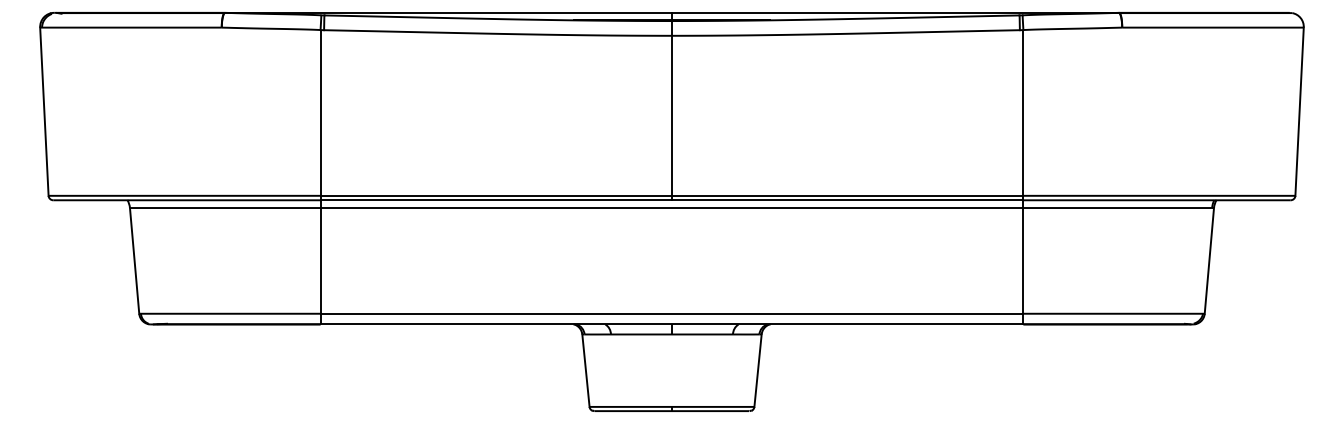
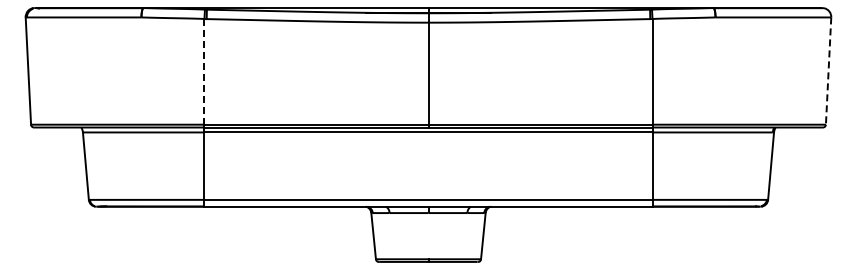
line: (1299, 112) -> (828, 71), solid -> dashed
line: (320, 113) -> (204, 72), solid -> dashed

